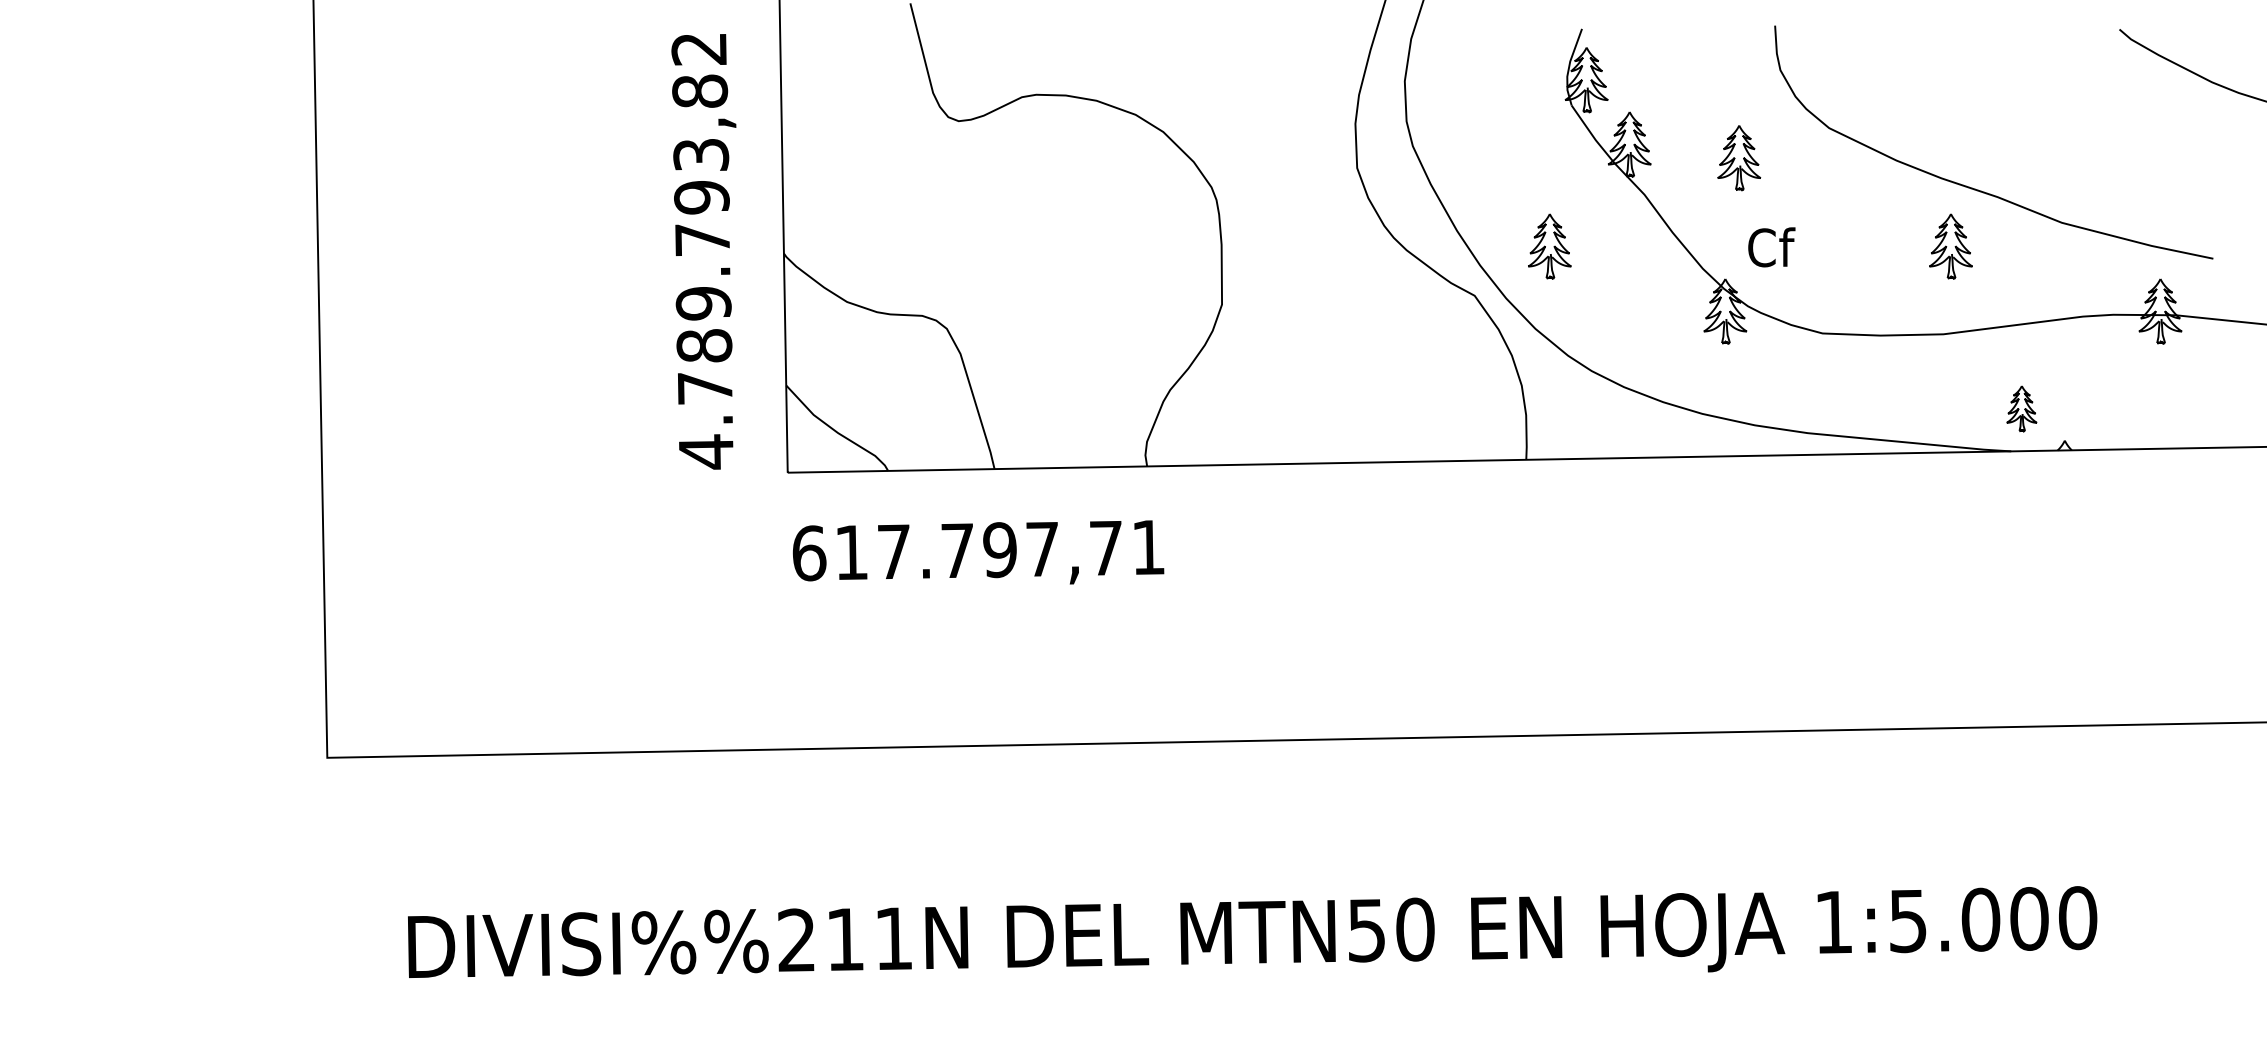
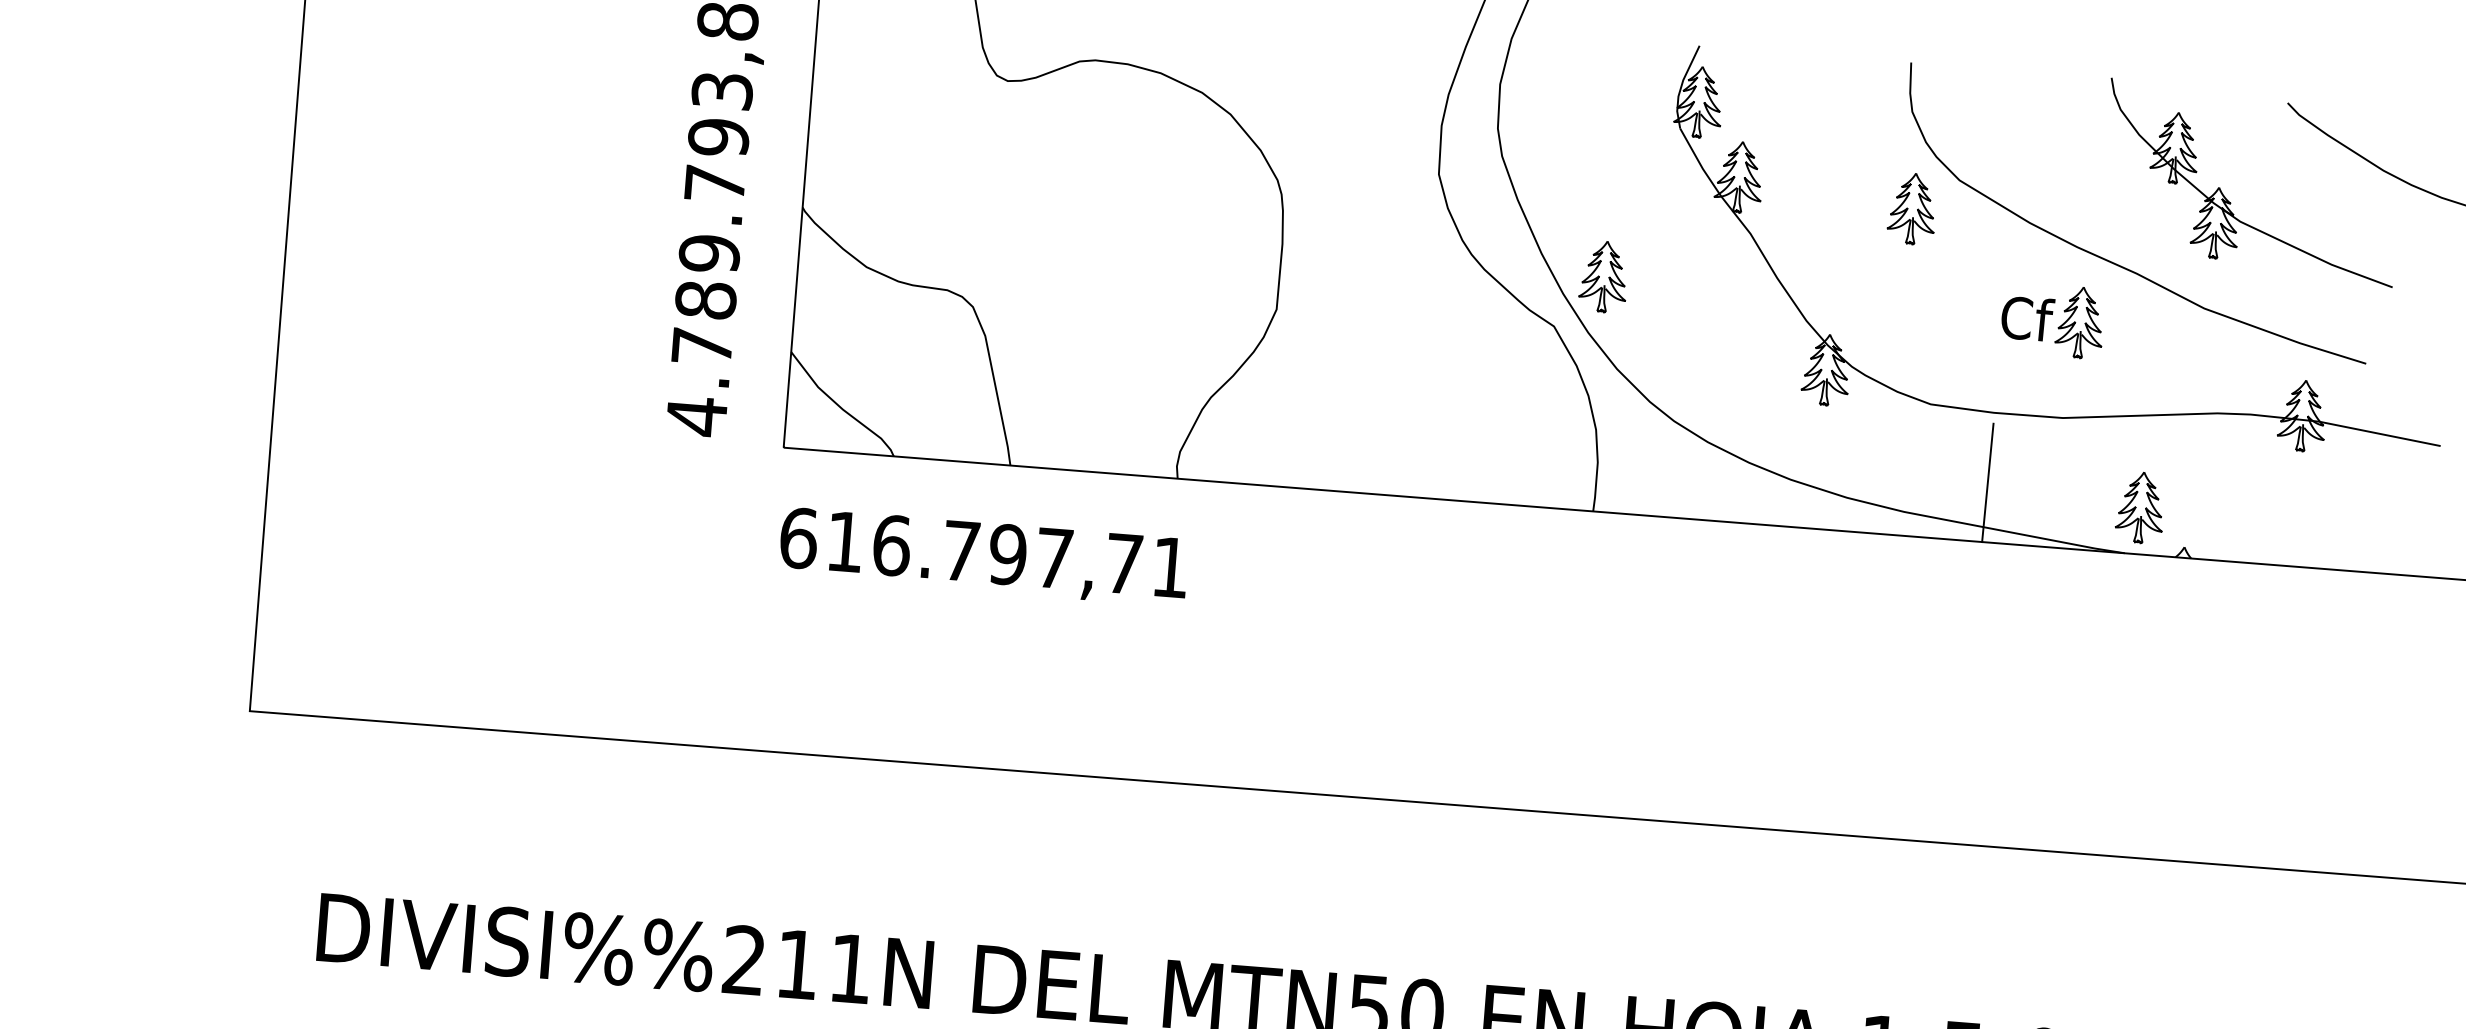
part: (2074, 122) -> (2228, 200), added
part: (1739, 158) -> (1912, 209), moved
part: (1549, 246) -> (1603, 276), moved
text: (1771, 247) -> (2027, 318), moved
line: (1881, 399) -> (1988, 482), added
part: (2021, 408) -> (2140, 507), size x1.43
text: (894, 551) -> (892, 545), 617.797,71 -> 616.797,71

